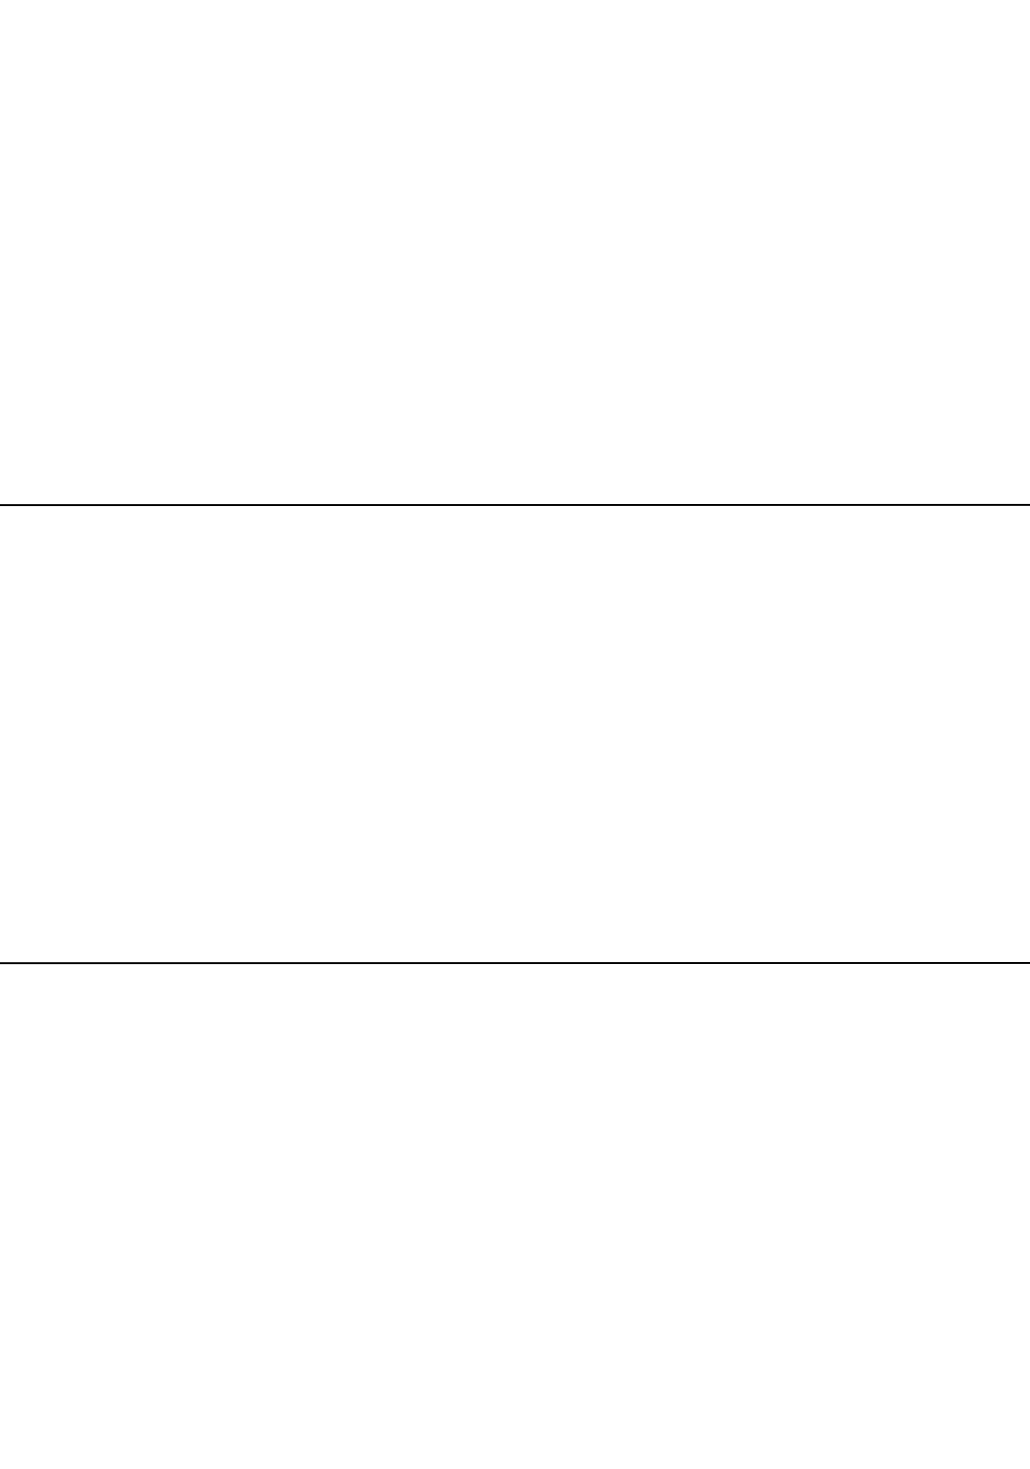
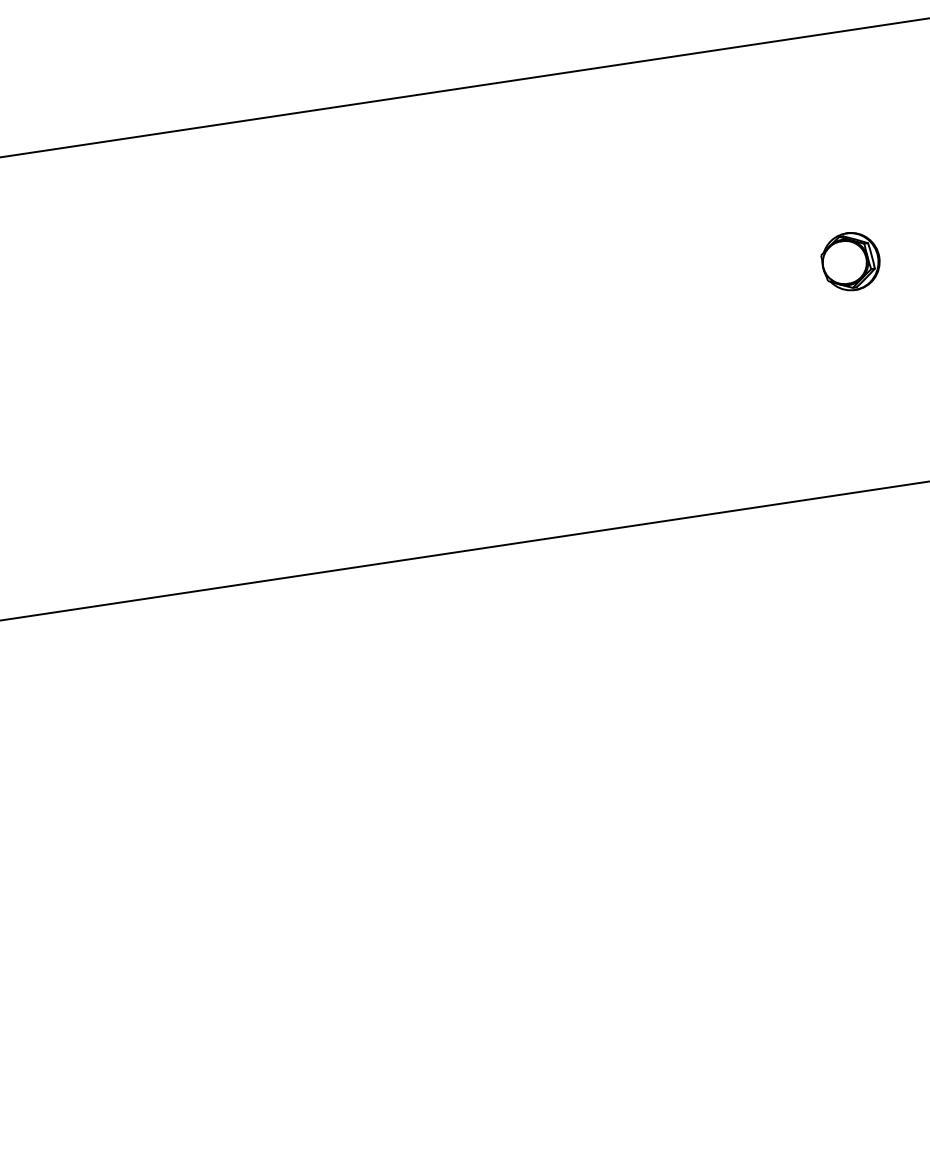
part: (832, 733) -> (850, 261), added

